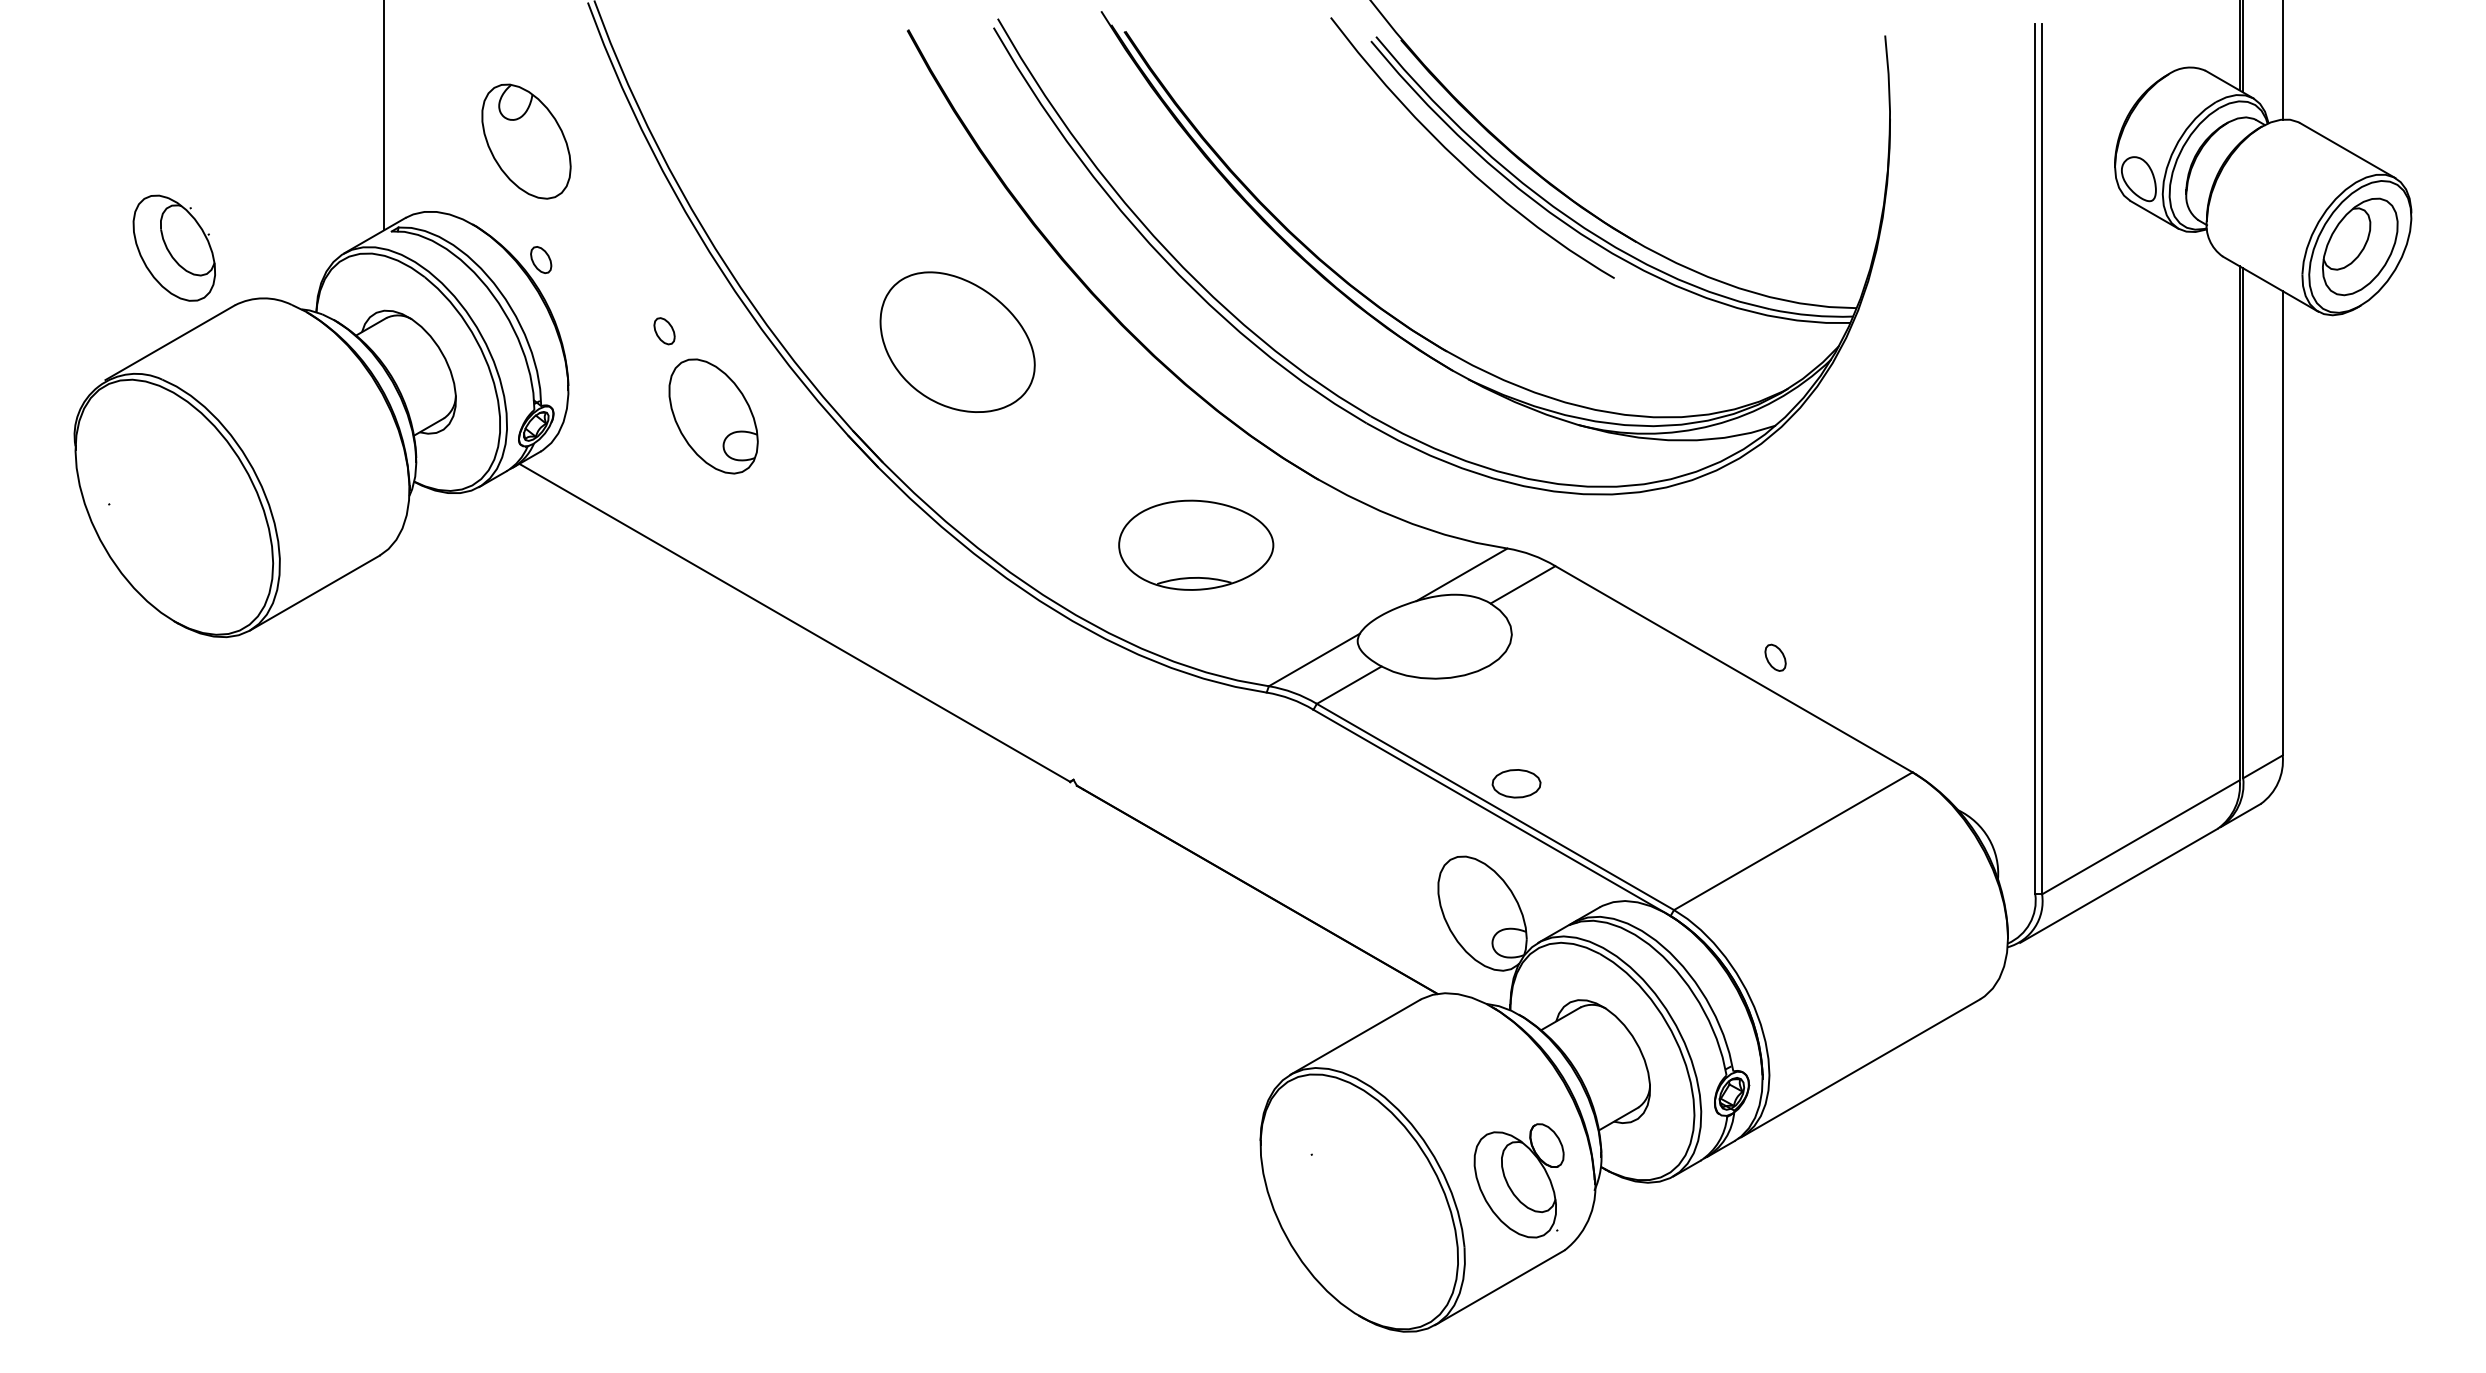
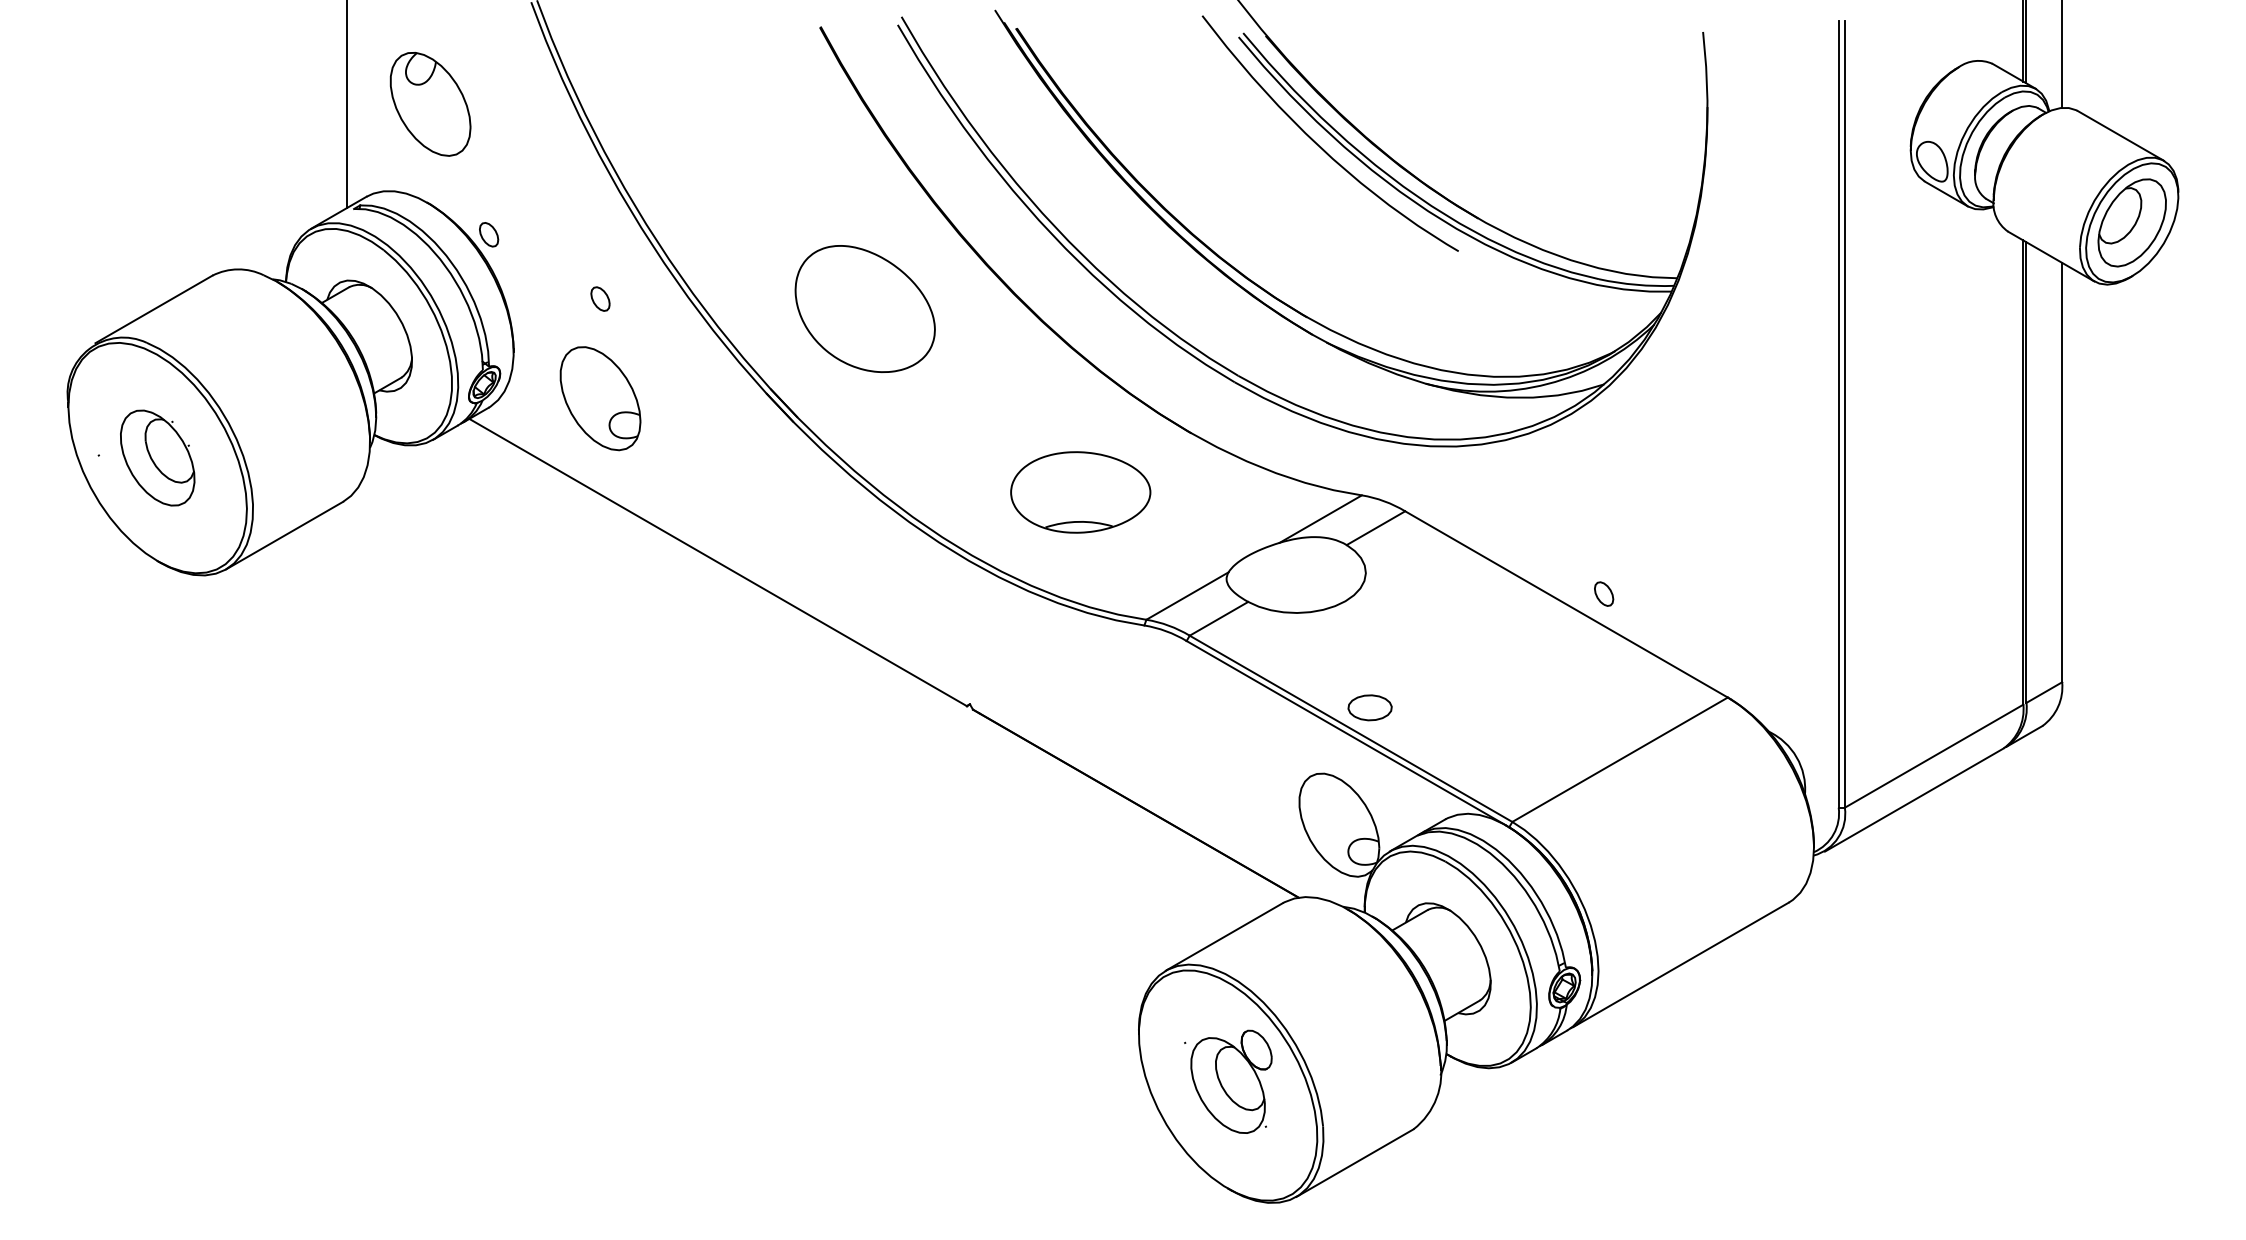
part: (526, 141) -> (430, 104), moved
part: (173, 247) -> (156, 457), moved
part: (713, 416) -> (600, 398), moved
part: (1518, 1180) -> (1230, 1081), moved

